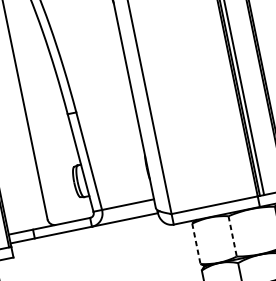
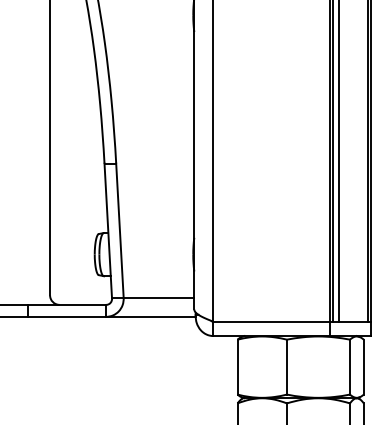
line: (232, 236) -> (286, 367), dashed -> solid
line: (196, 244) -> (237, 367), dashed -> solid

